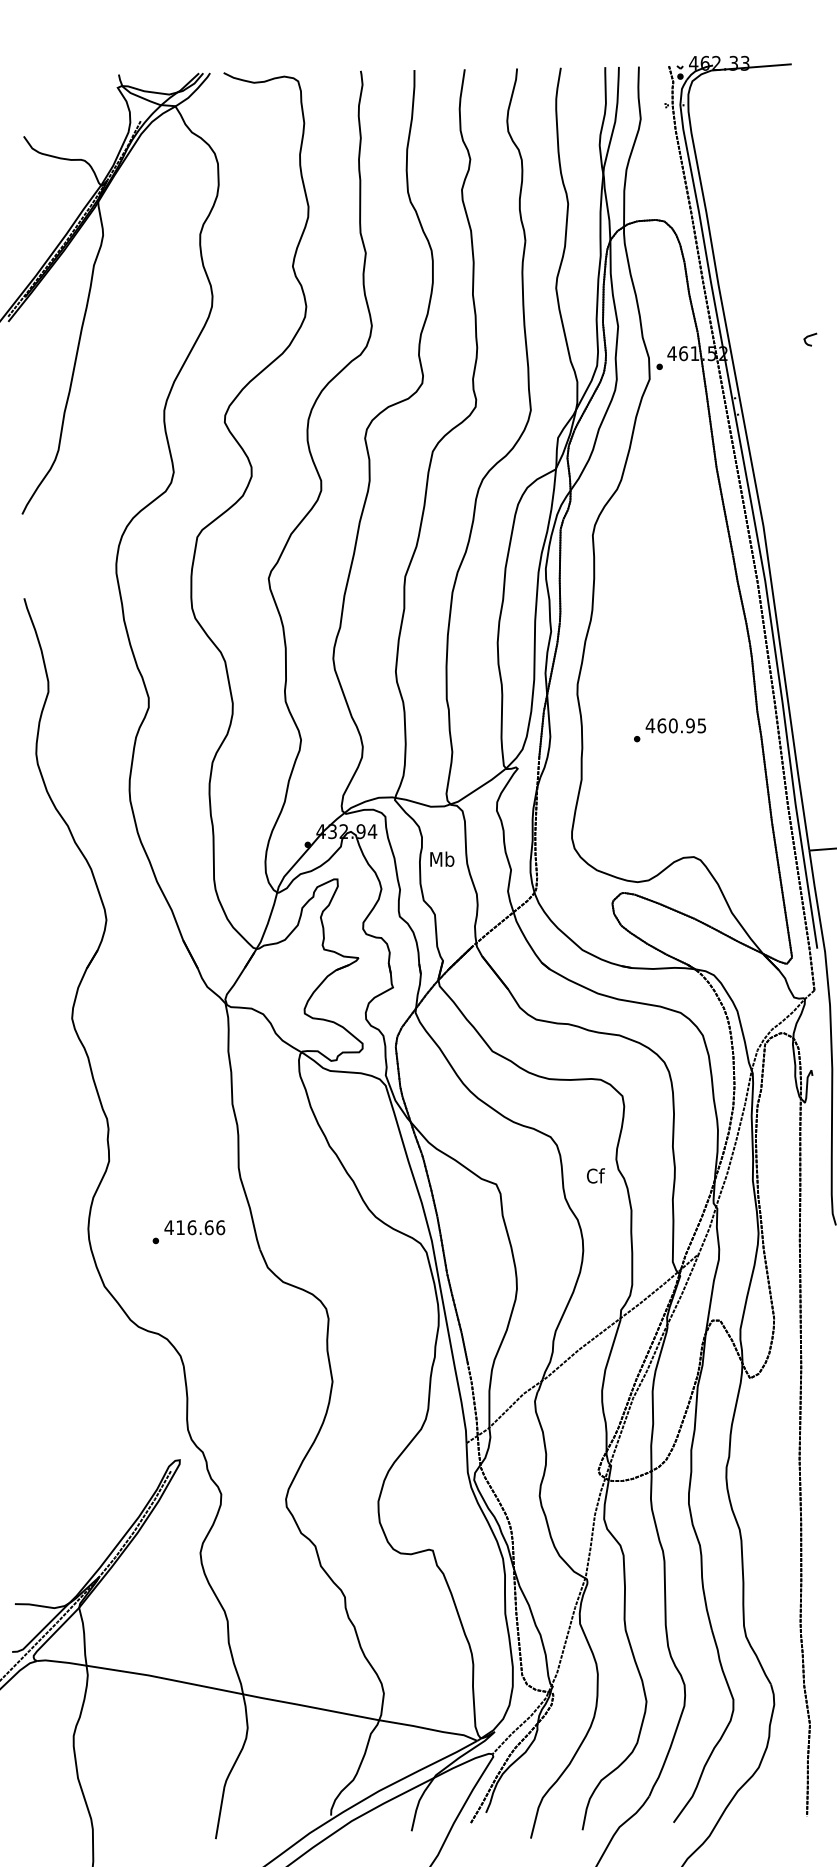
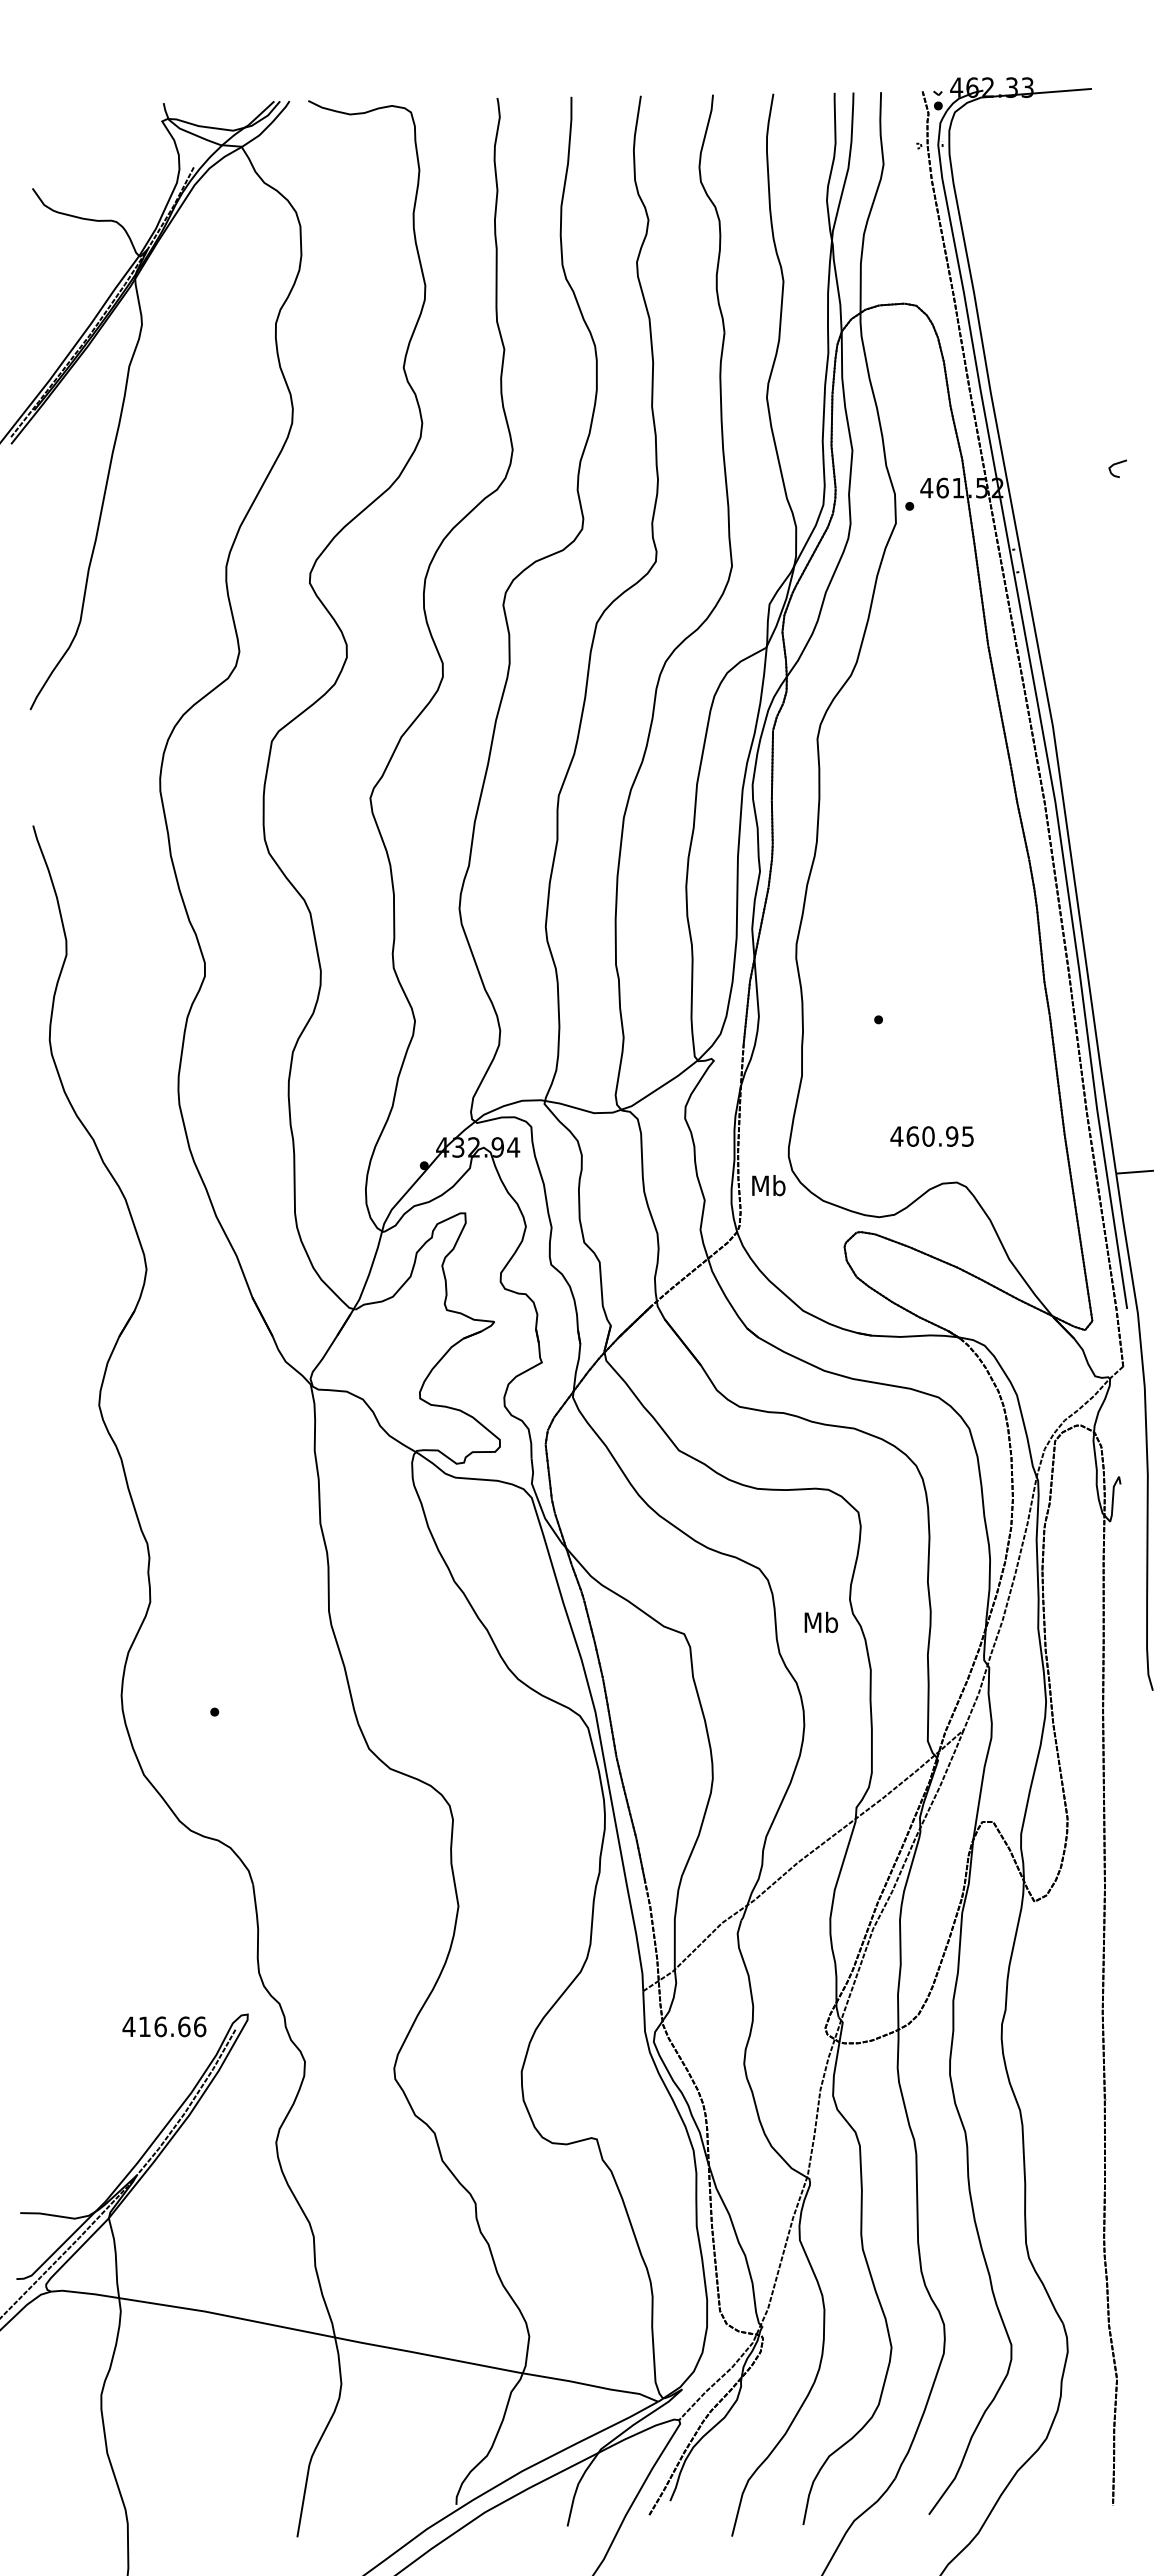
text: (675, 725) -> (931, 1136), moved
text: (442, 859) -> (768, 1185), moved
text: (595, 1175) -> (821, 1622), Cf -> Mb
text: (194, 1227) -> (164, 2026), moved

